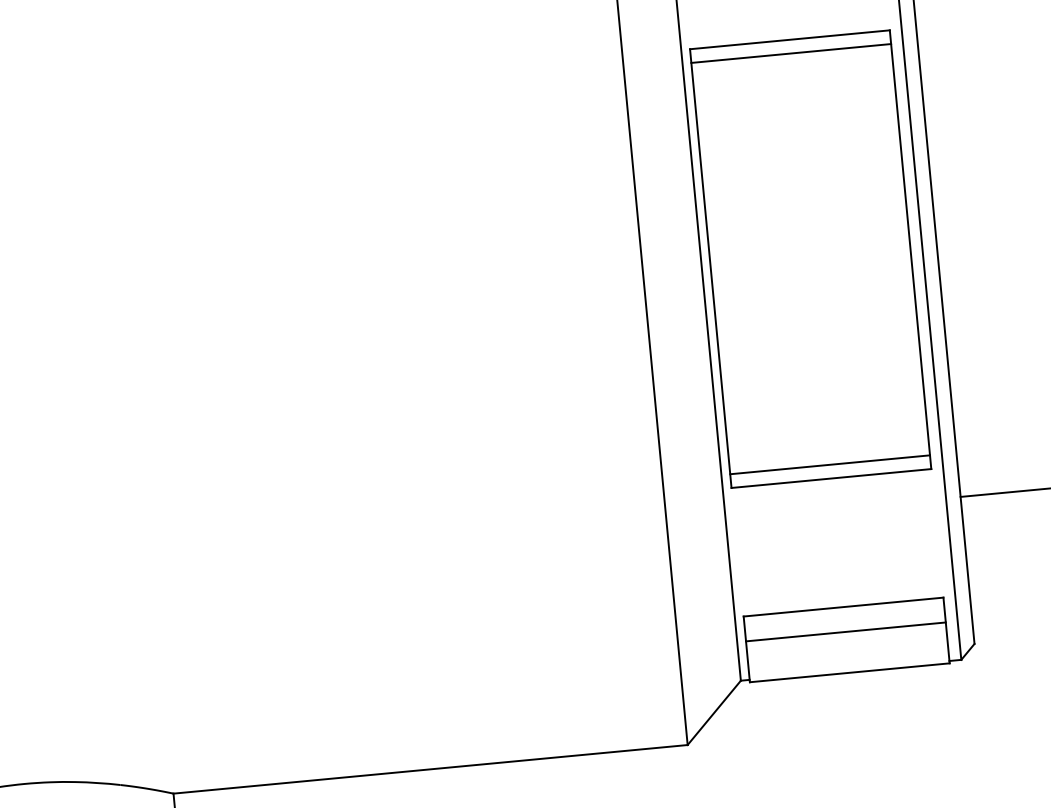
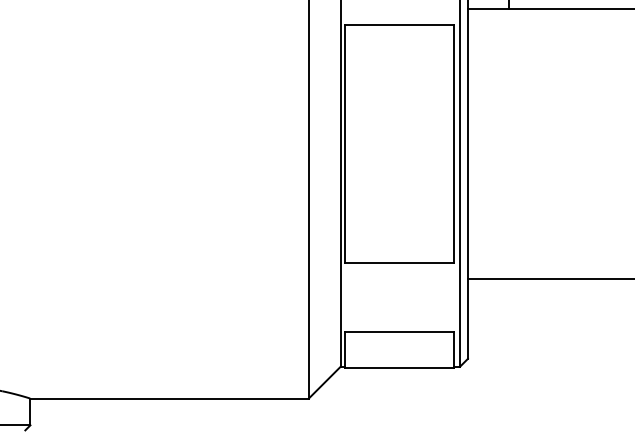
line: (791, 53) -> (399, 32), removed
line: (830, 464) -> (399, 255), removed
line: (845, 631) -> (399, 345), removed

